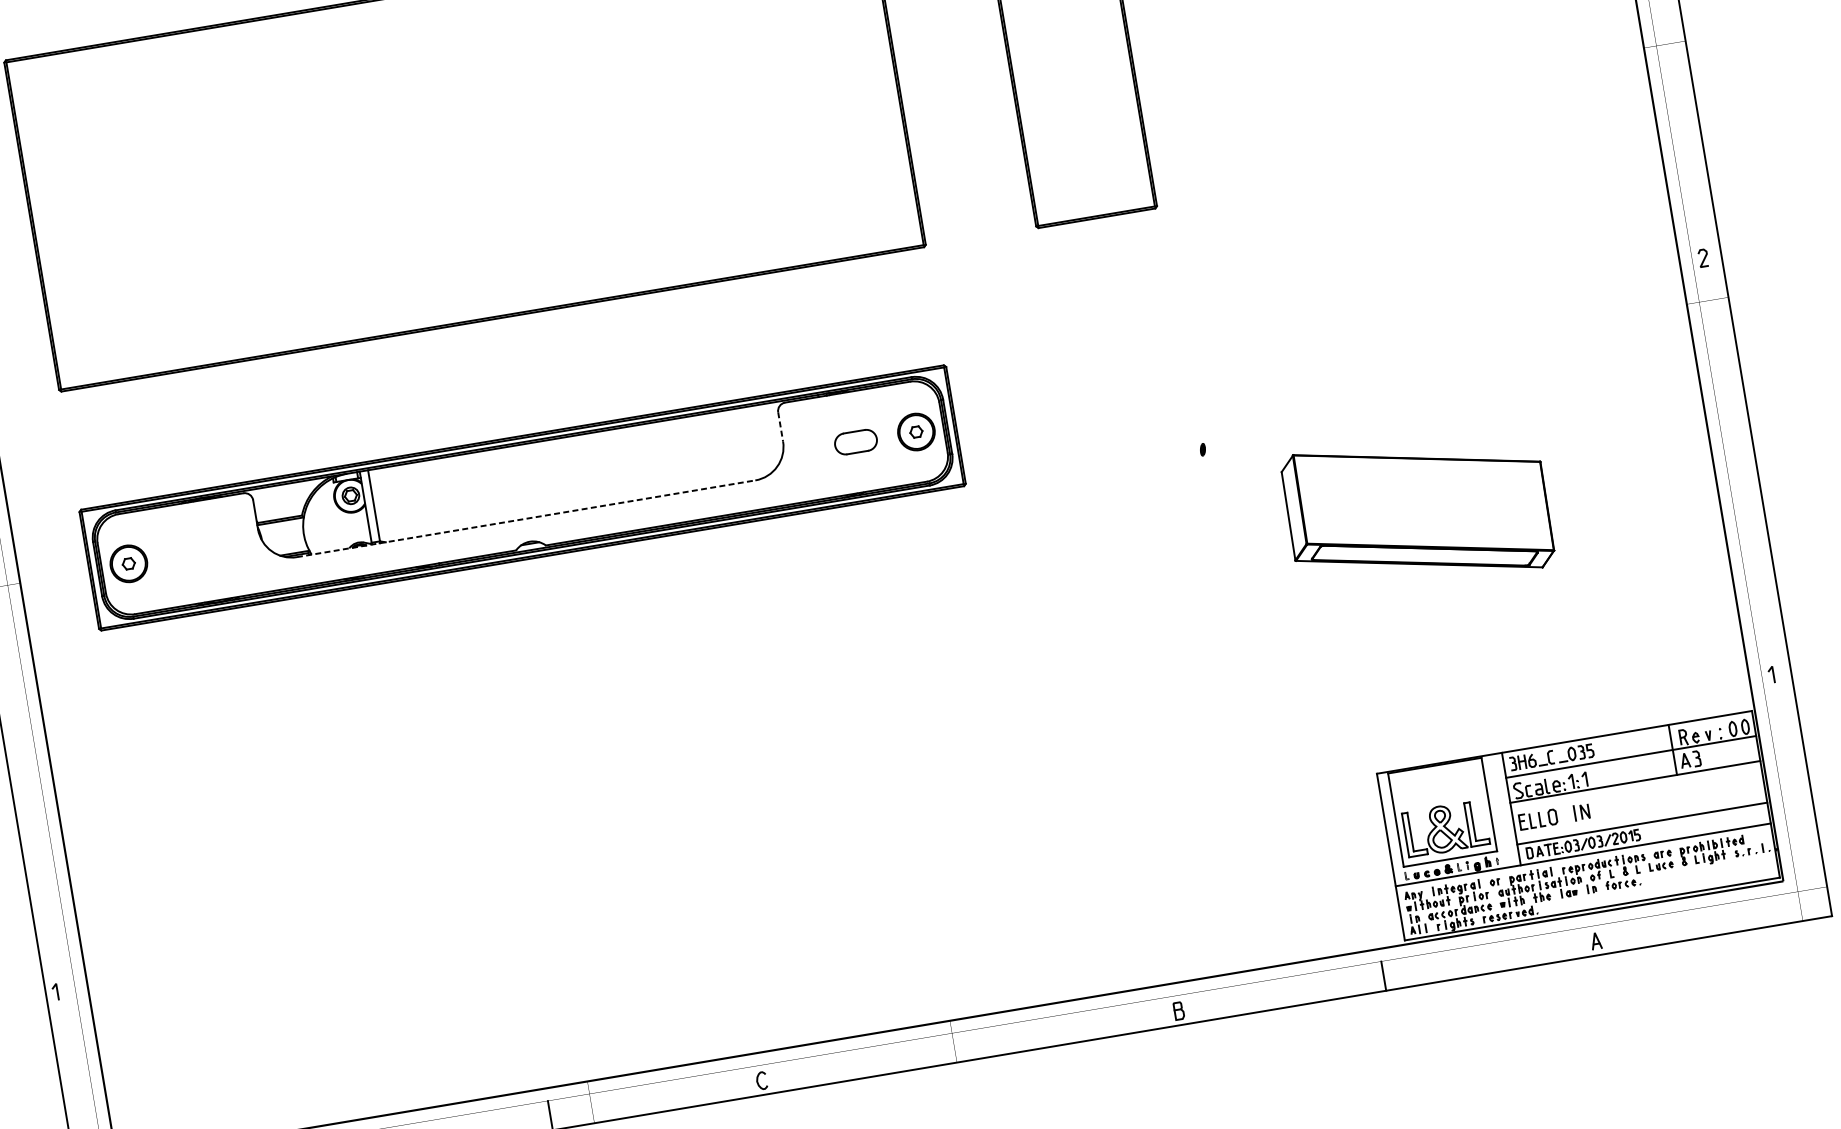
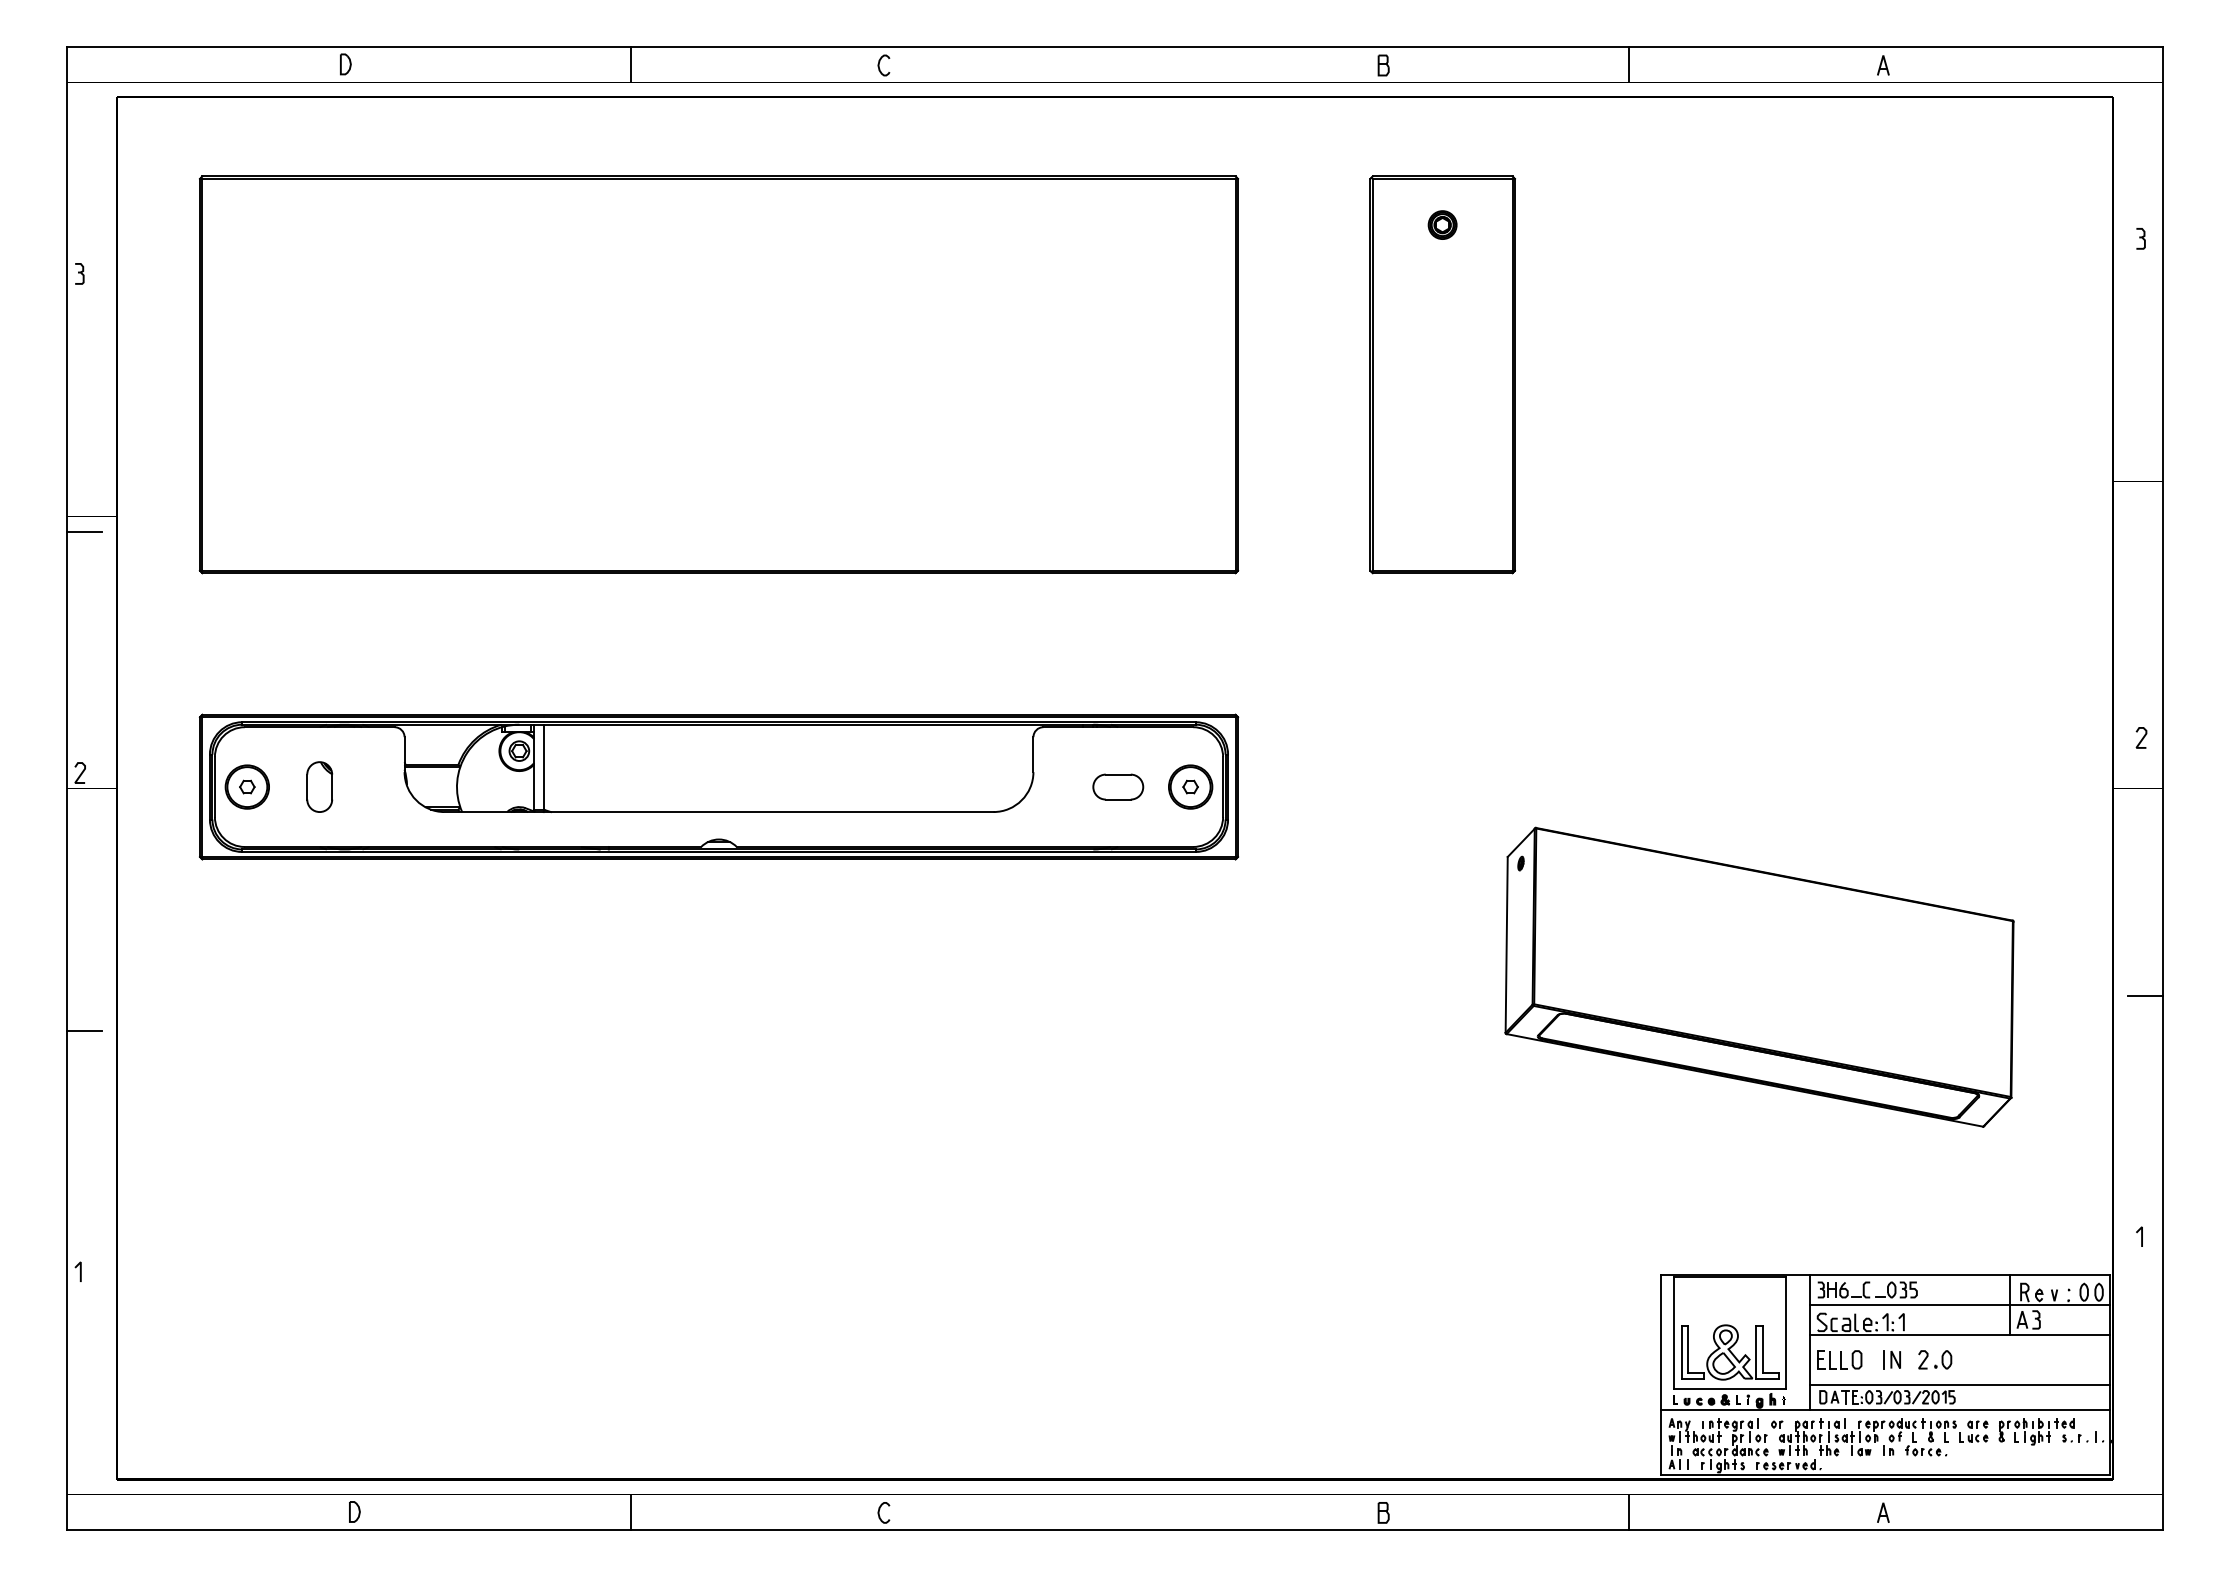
line: (780, 427) -> (1033, 755), dashed -> solid
line: (1742, 472) -> (2145, 995), added
part: (1417, 510) -> (1759, 976), size x1.67
line: (526, 519) -> (719, 812), dashed -> solid
part: (189, 553) -> (319, 786), added
line: (26, 789) -> (83, 1030), added
part: (1618, 805) -> (1935, 1359), added

